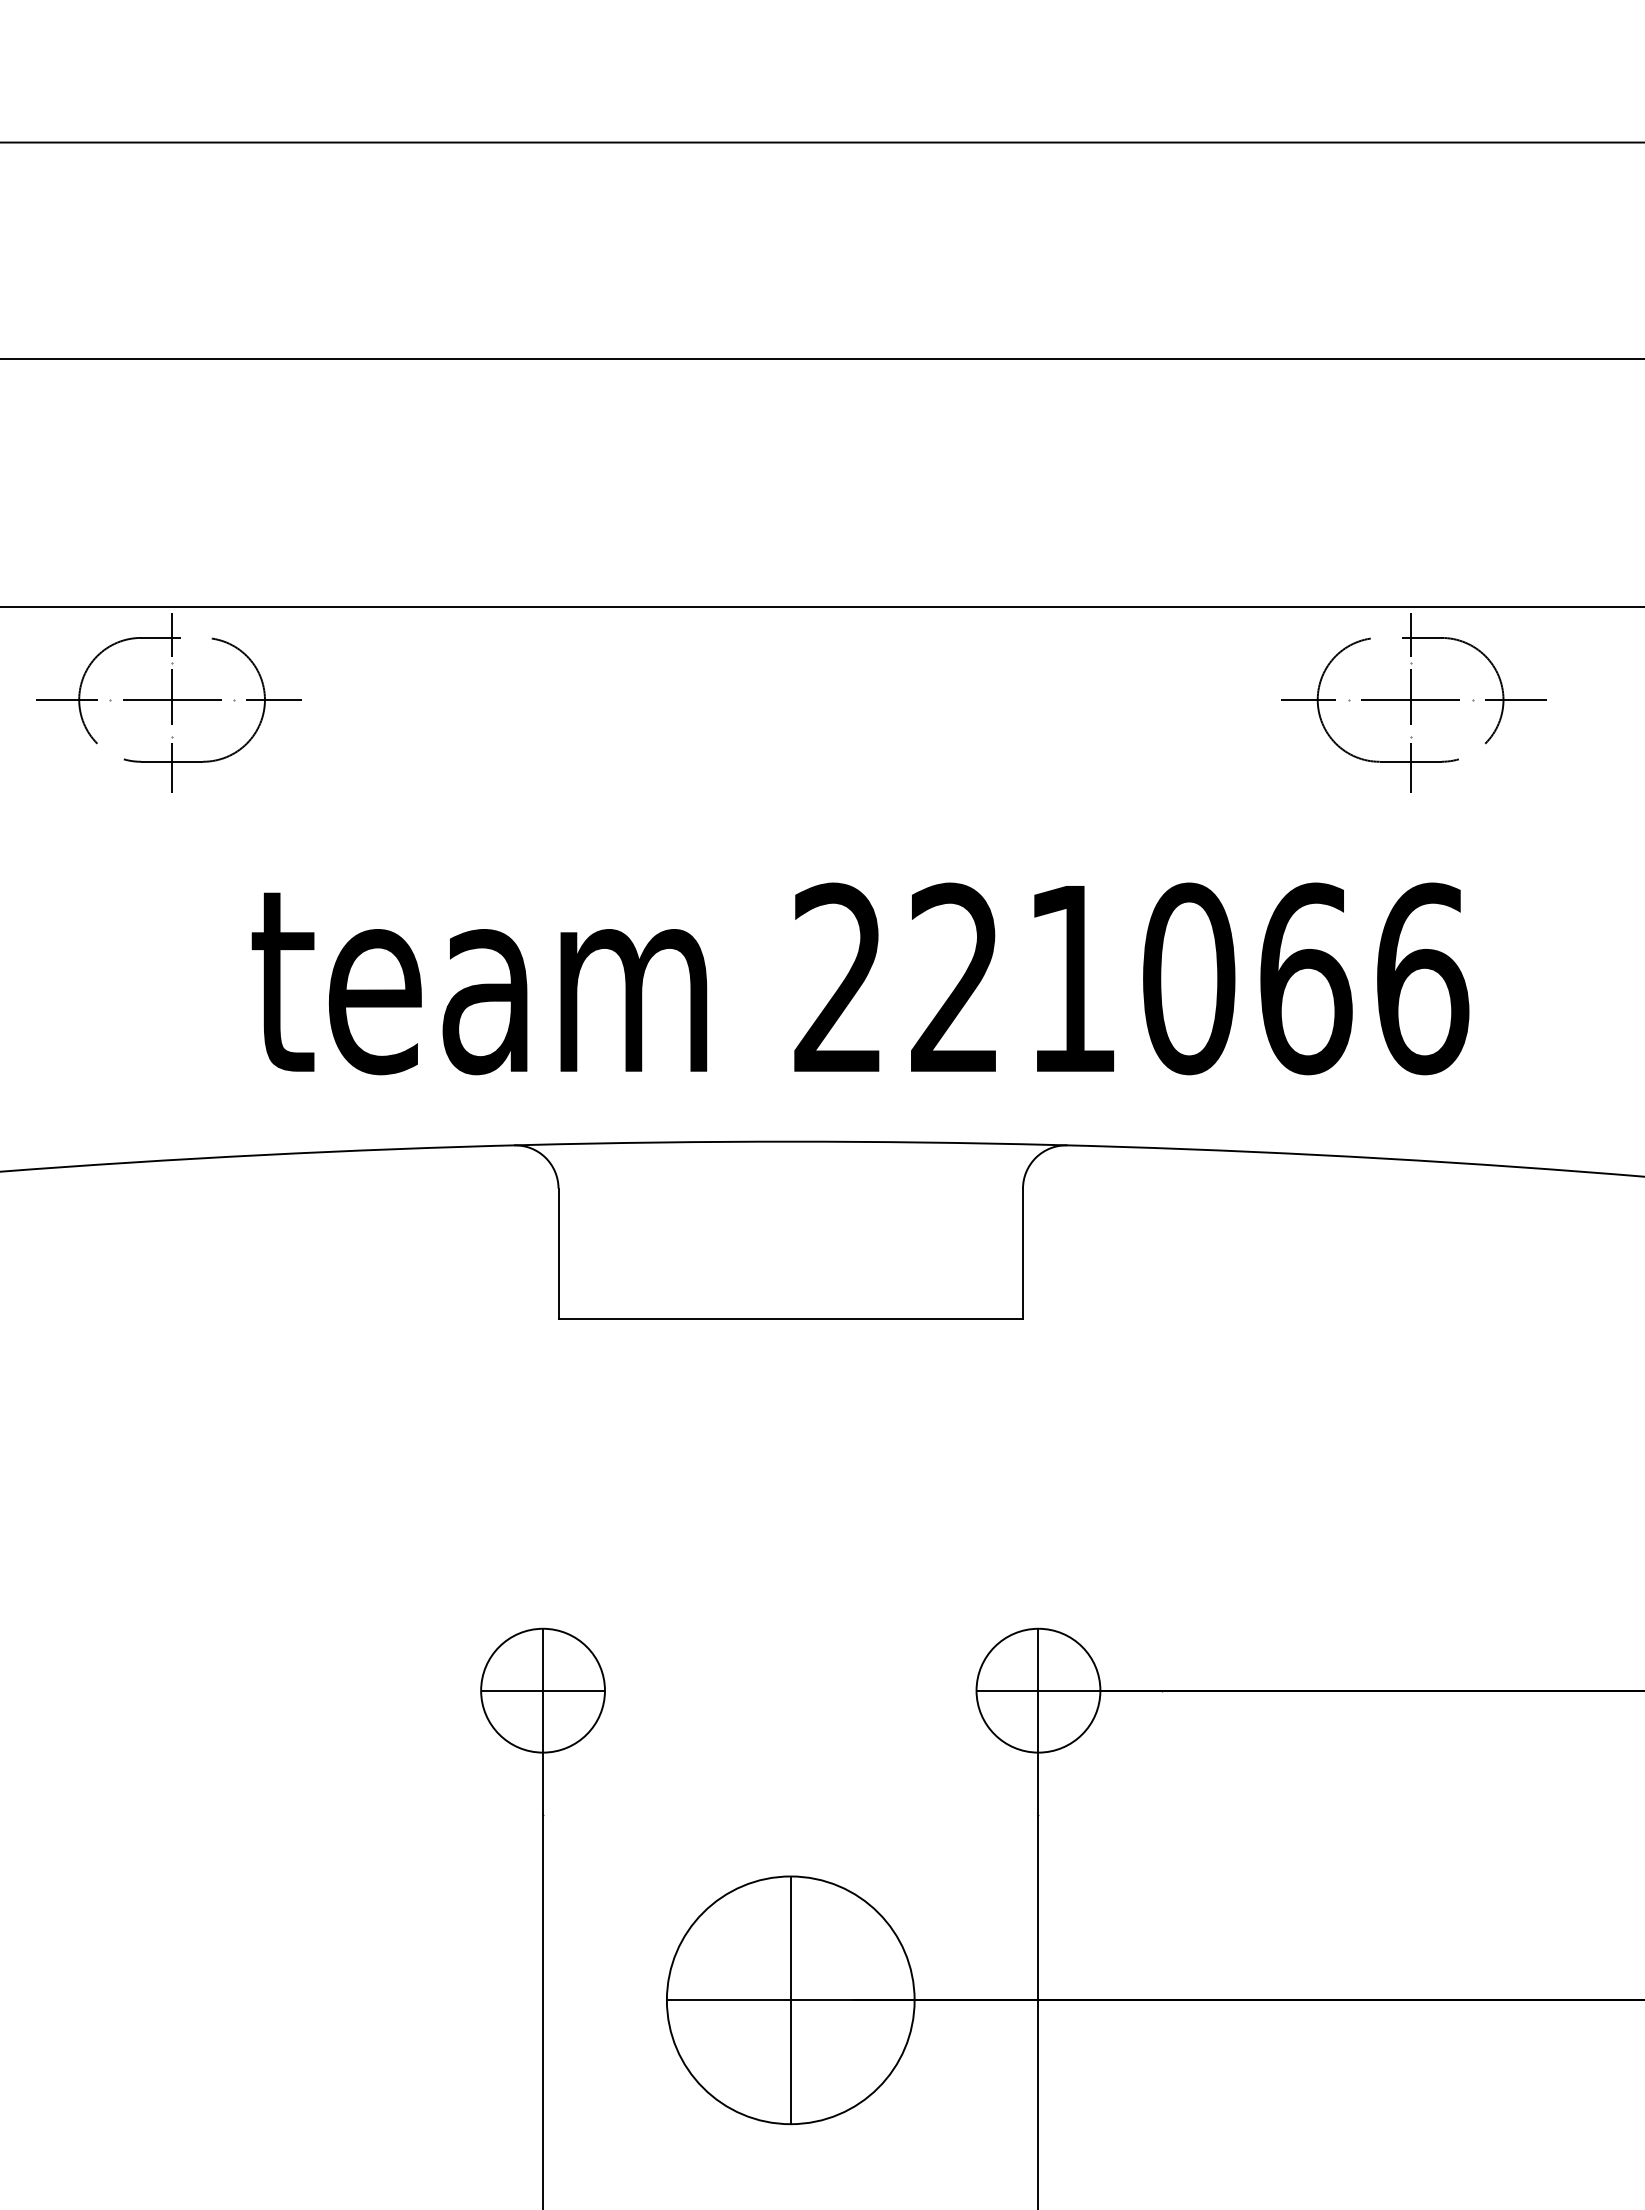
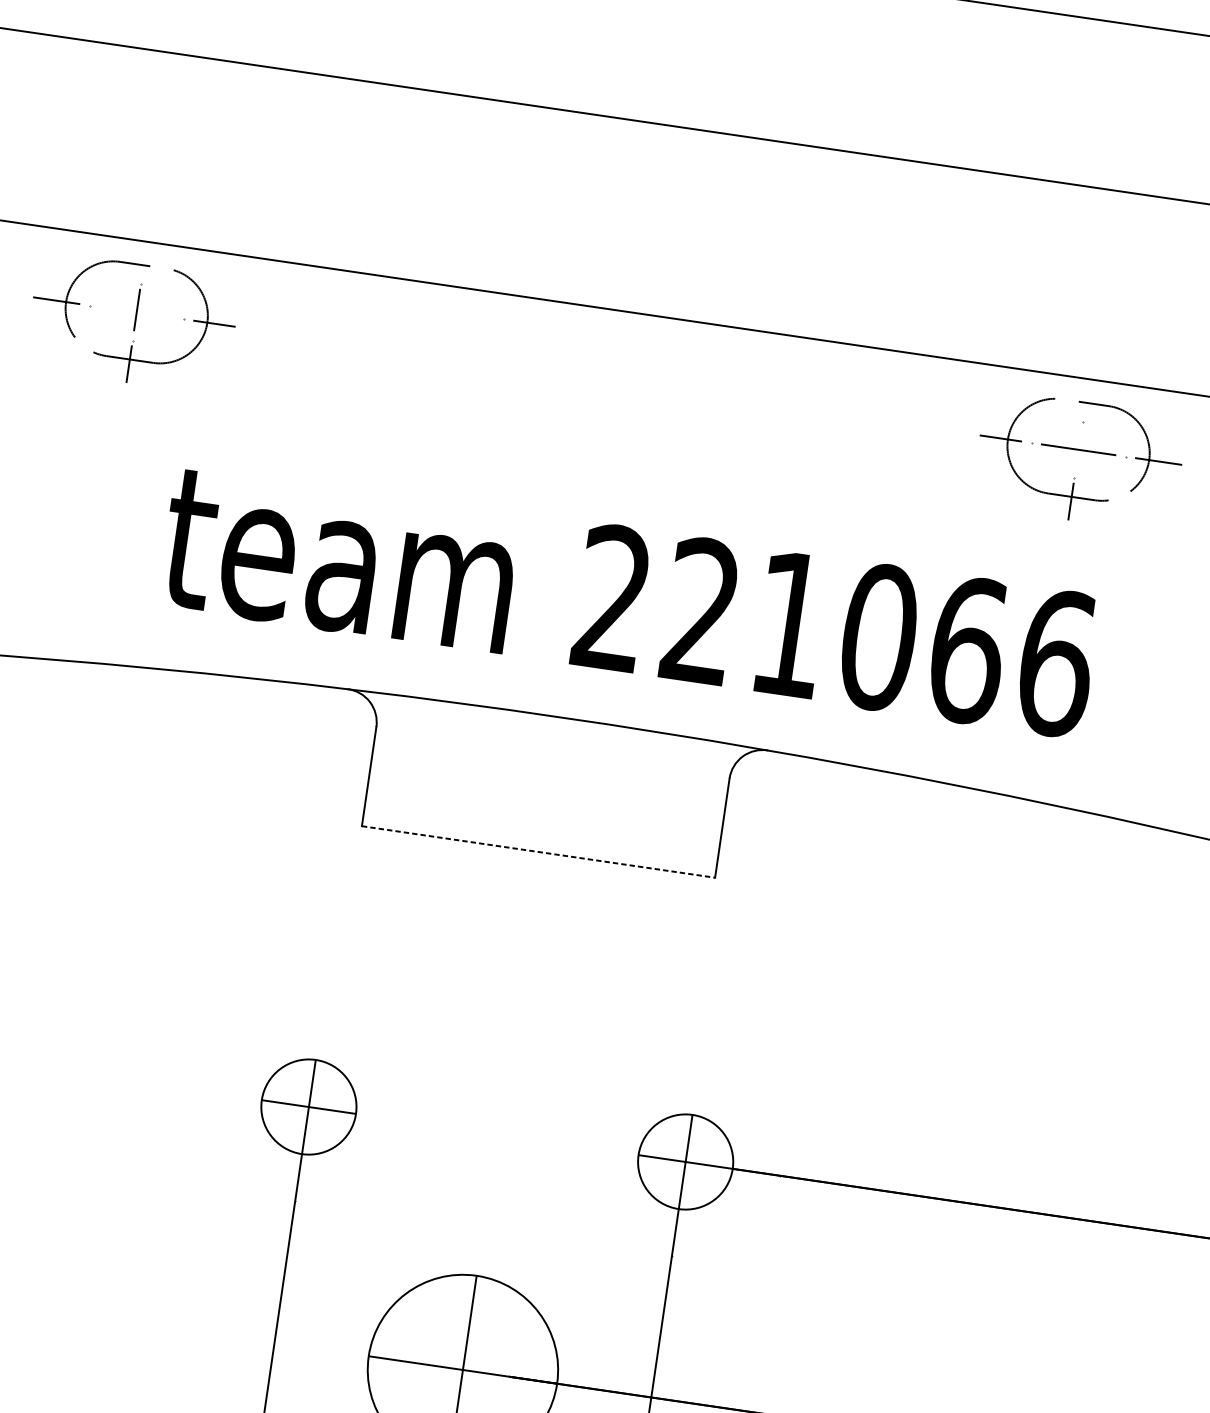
line: (172, 634) -> (144, 262), removed
line: (1410, 634) -> (1085, 400), removed
line: (1410, 696) -> (1078, 447), removed
line: (171, 699) -> (136, 312), removed
line: (791, 1319) -> (539, 852), solid -> dashed

